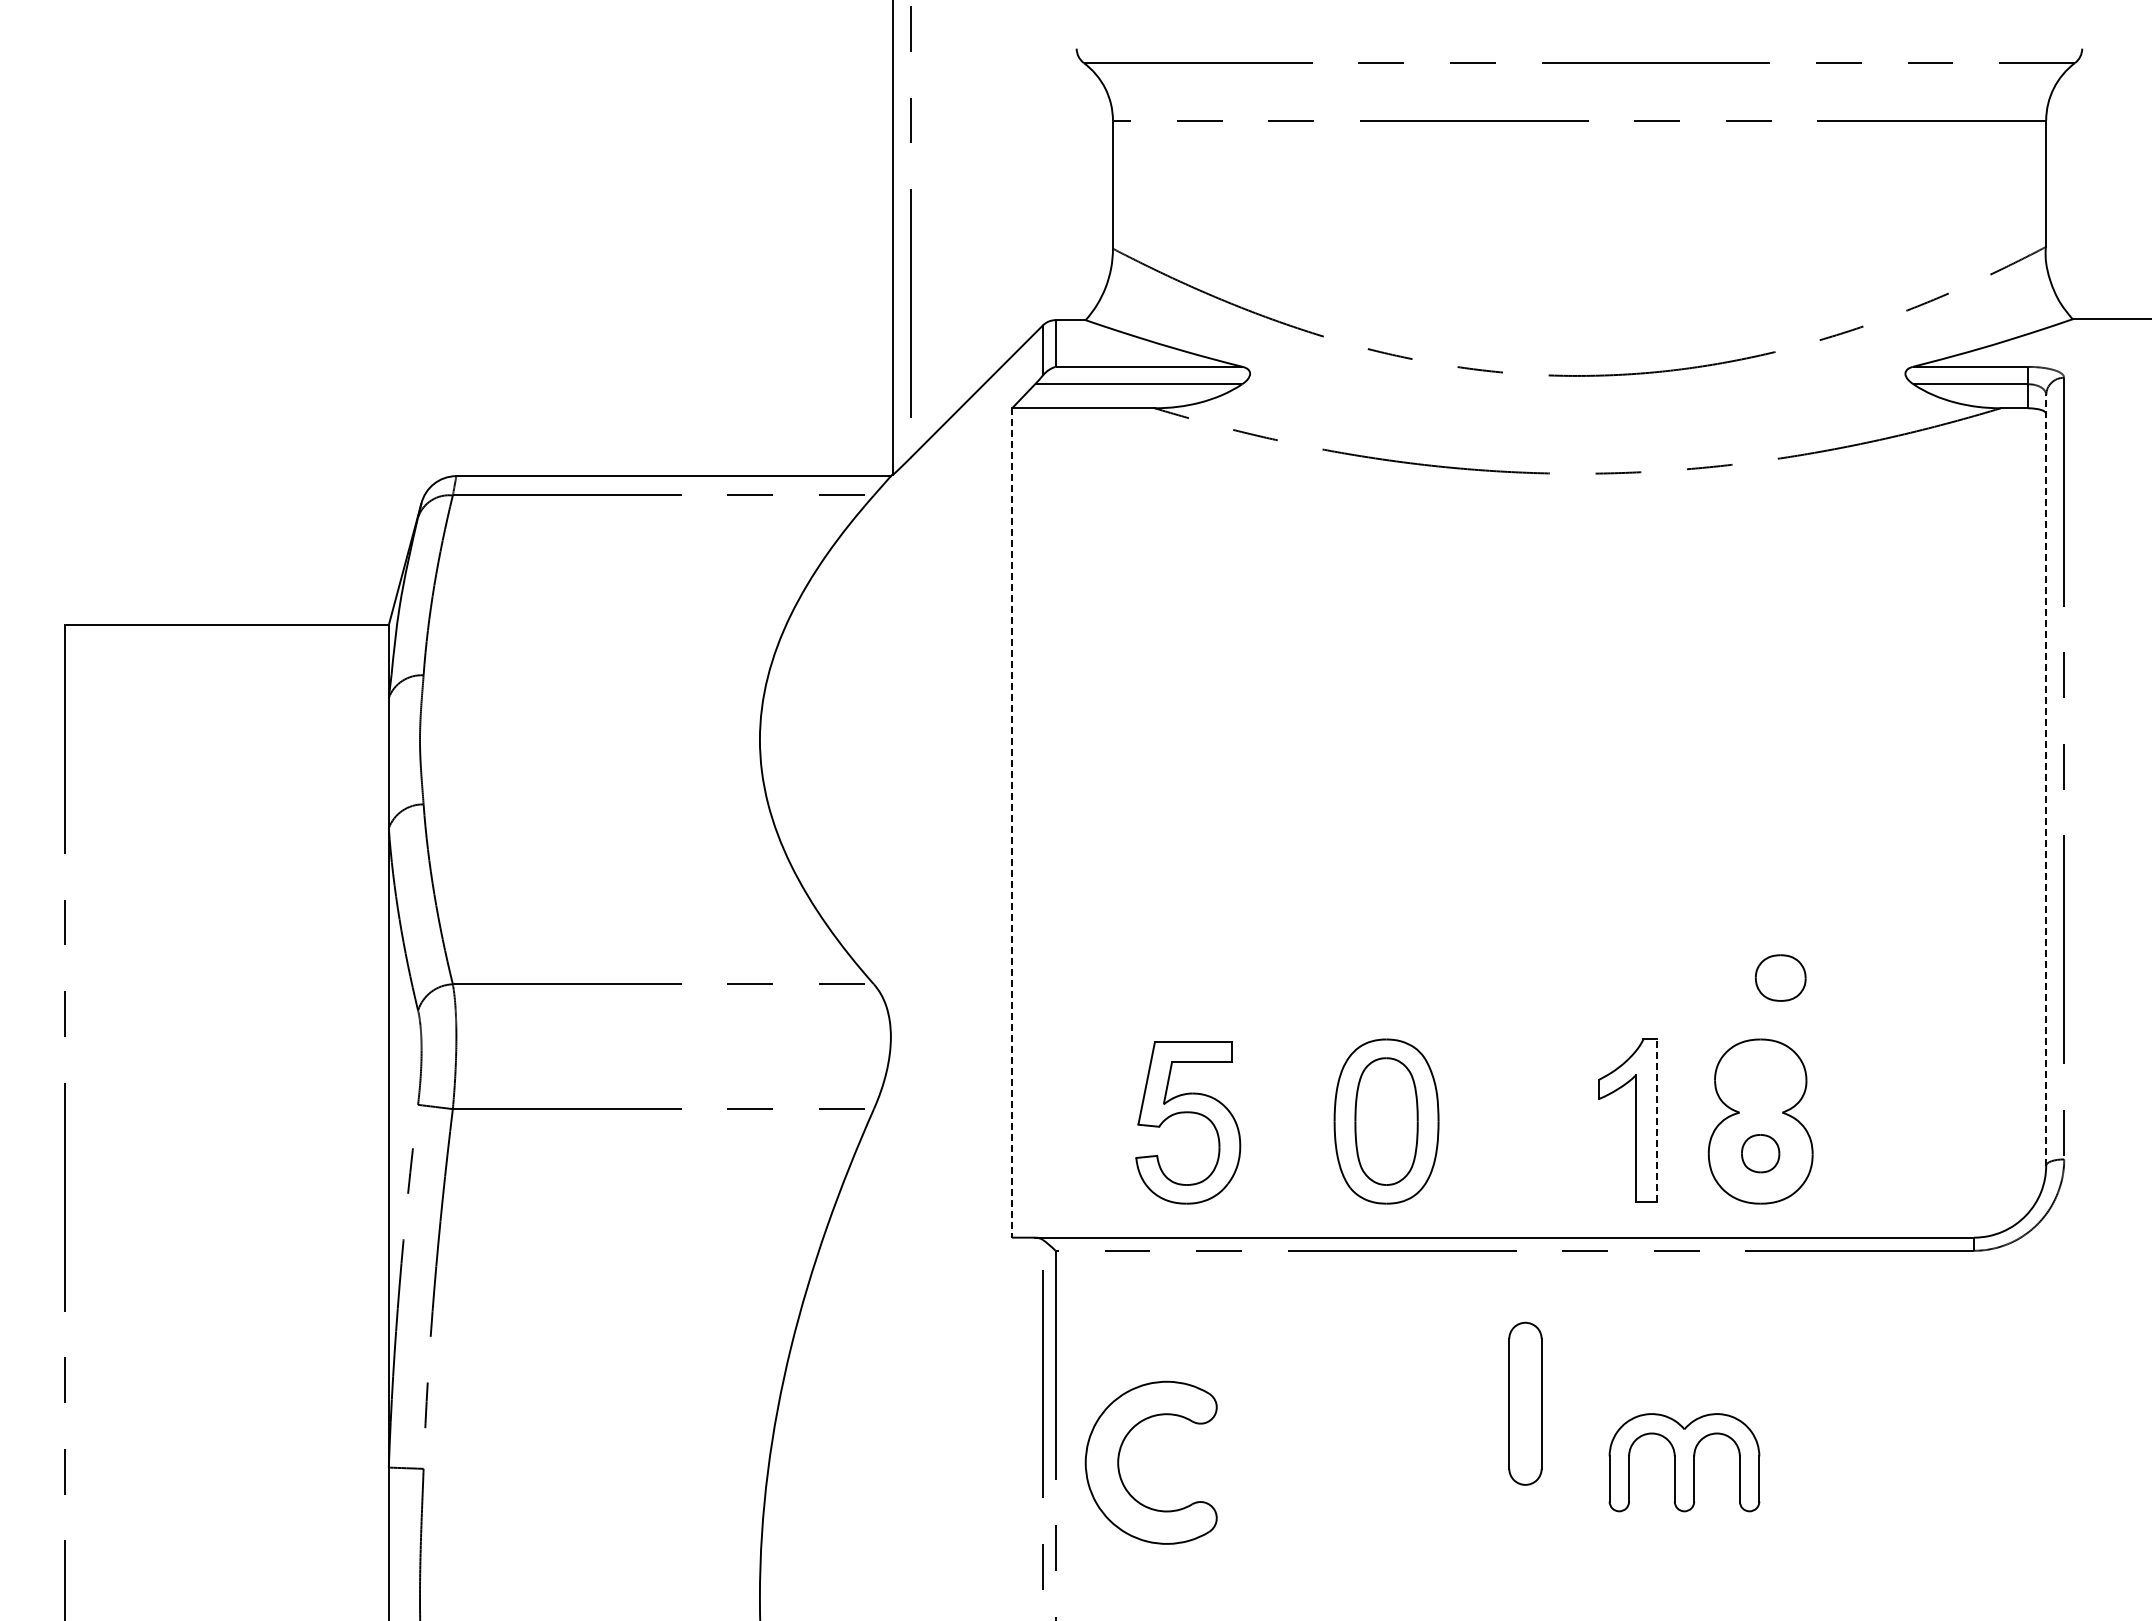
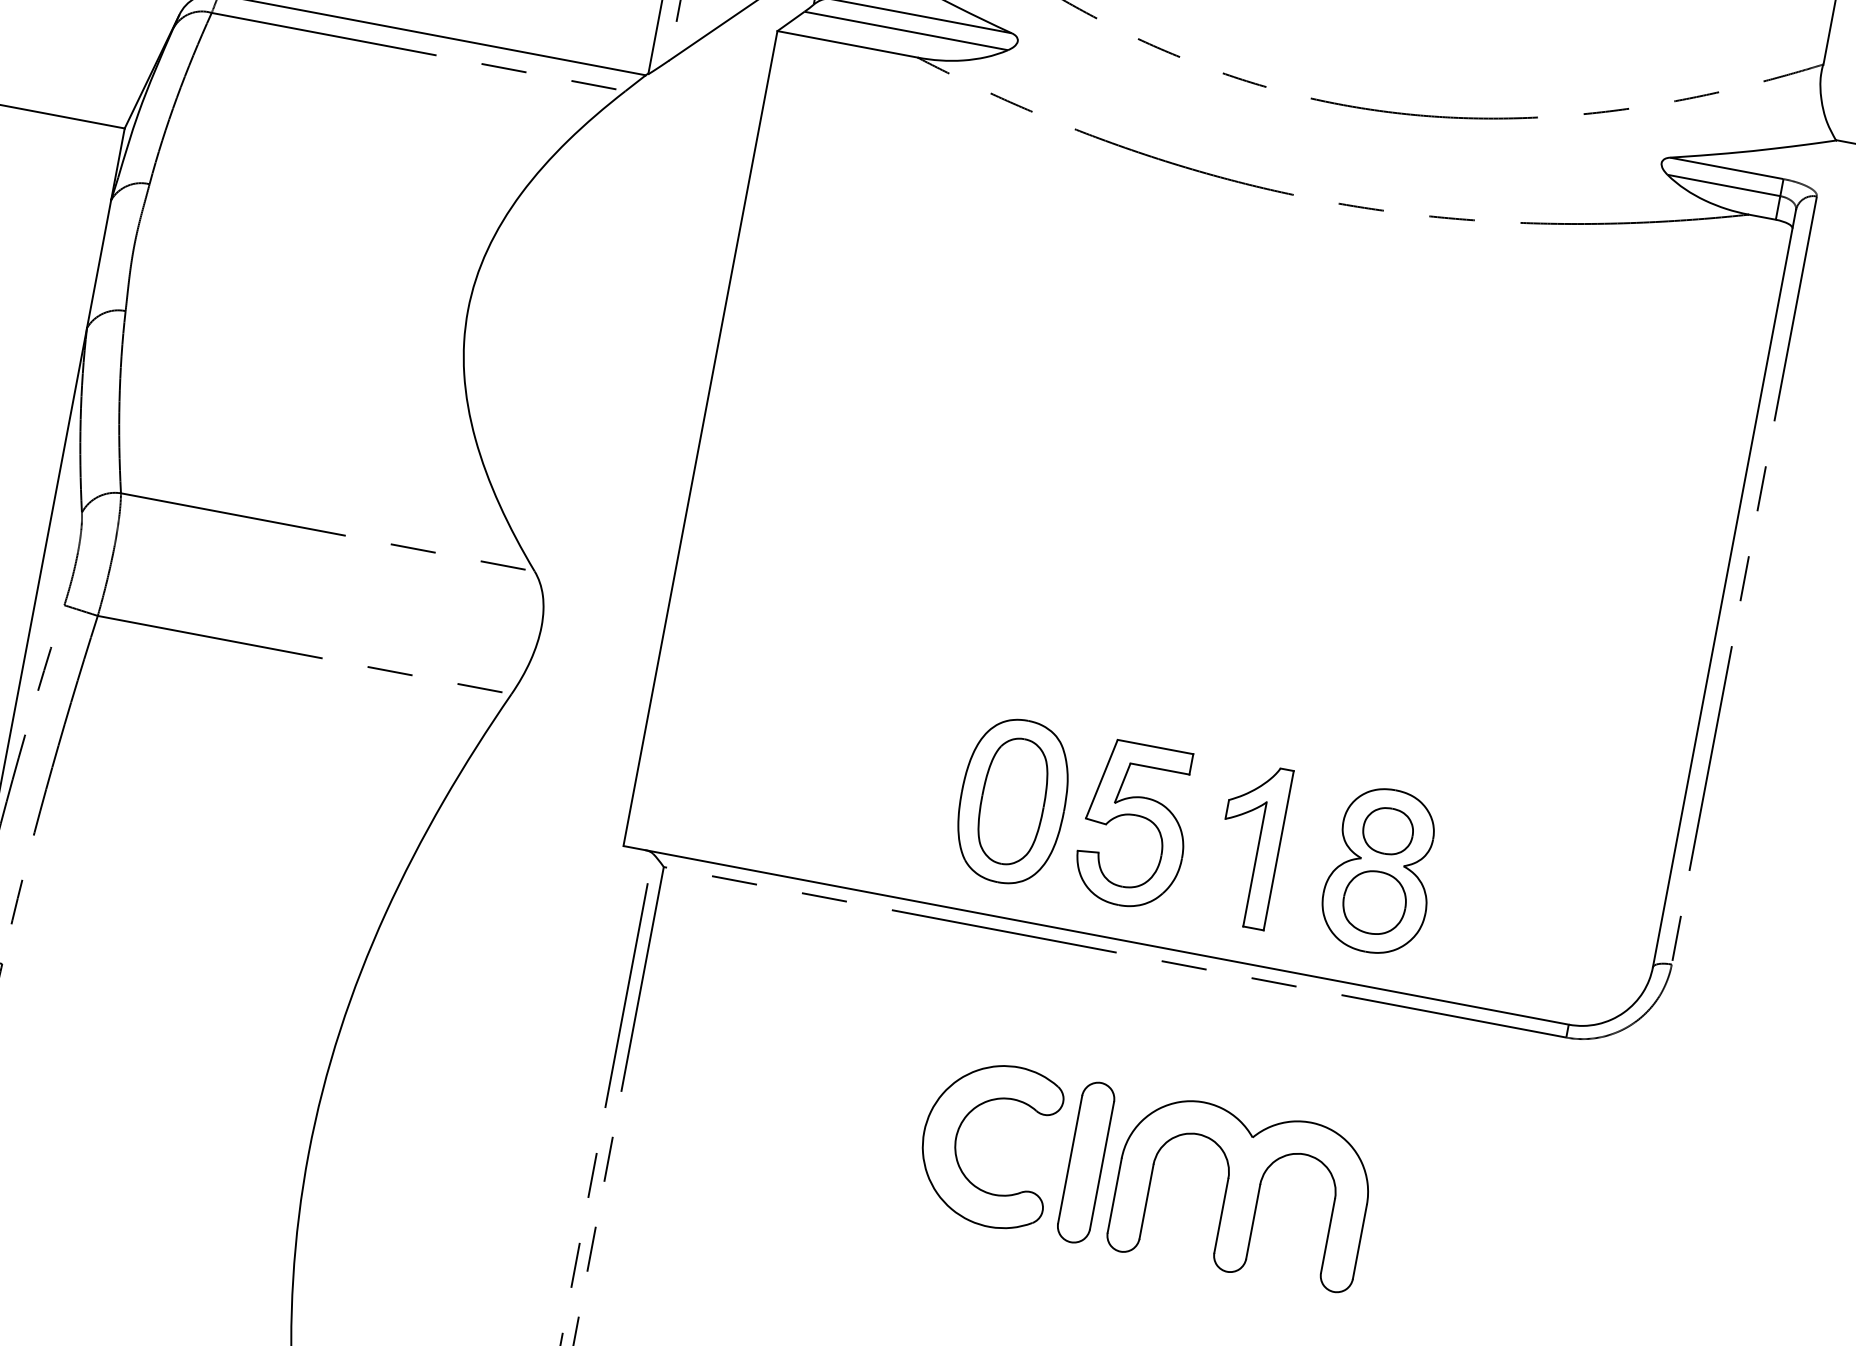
line: (2046, 779) -> (1724, 587), dashed -> solid
line: (1012, 822) -> (700, 438), dashed -> solid
part: (1780, 977) -> (1388, 830), moved
part: (1188, 1113) -> (1137, 816), moved
line: (1656, 1120) -> (1278, 850), dashed -> solid
part: (1760, 1153) -> (1374, 902), size x1.67
part: (1525, 1403) -> (1086, 1162), moved
part: (1119, 1462) -> (957, 1137), moved
part: (1684, 1462) -> (1242, 1191), size x1.67

